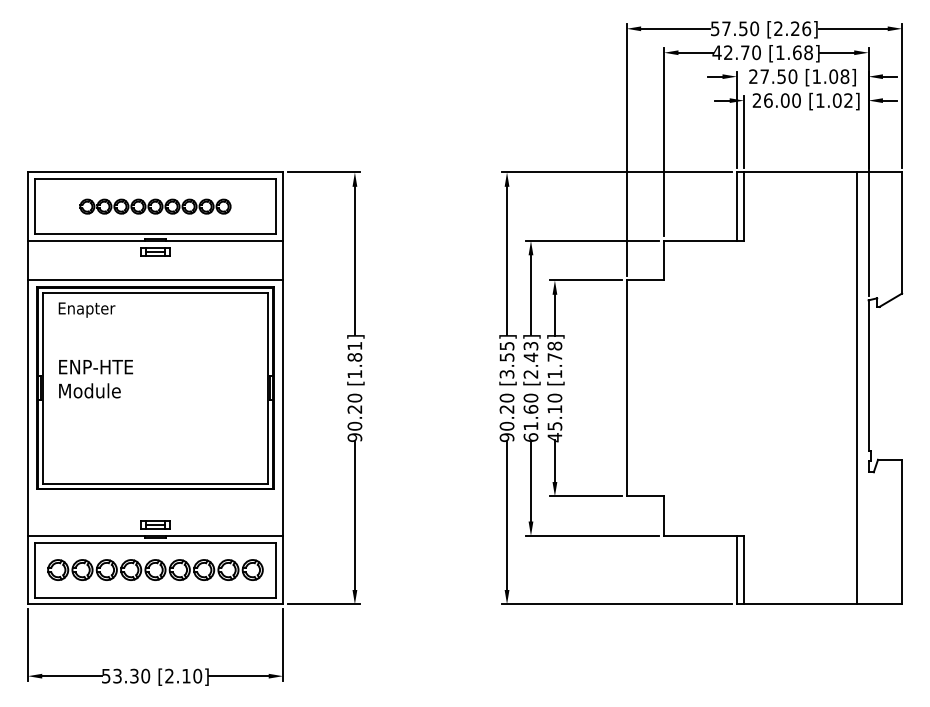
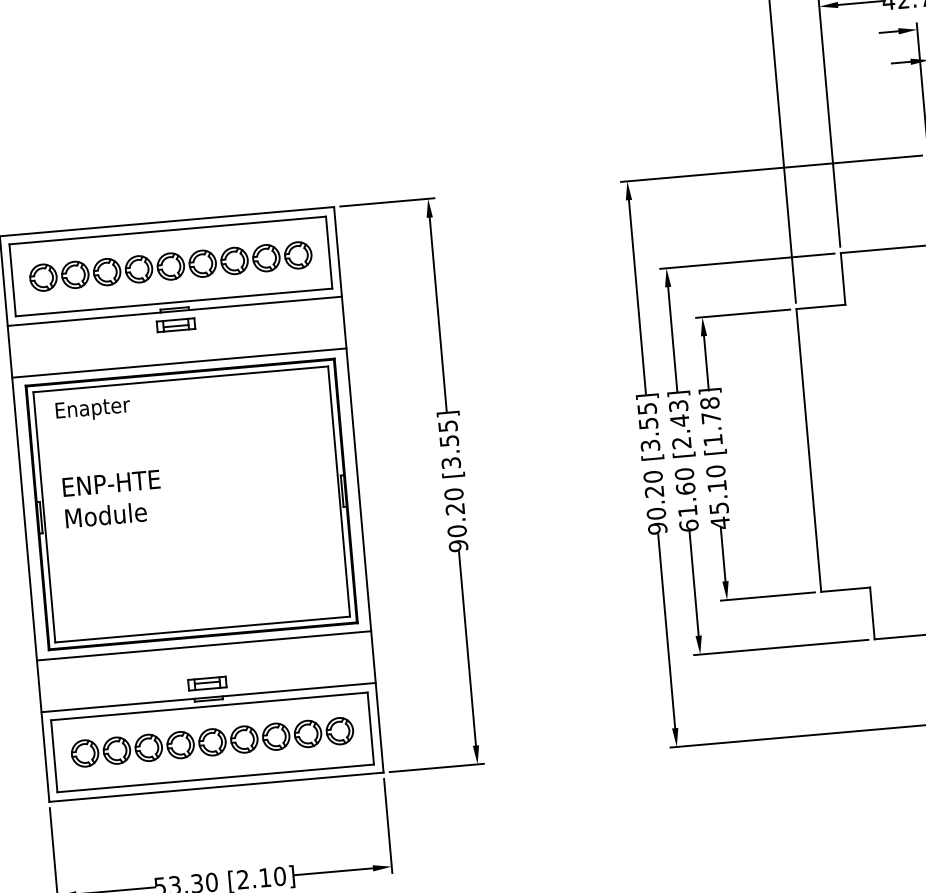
part: (155, 206) -> (170, 266), size x1.43
text: (354, 360) -> (449, 445), [1.81] -> [3.55]
line: (155, 496) -> (204, 645), added

